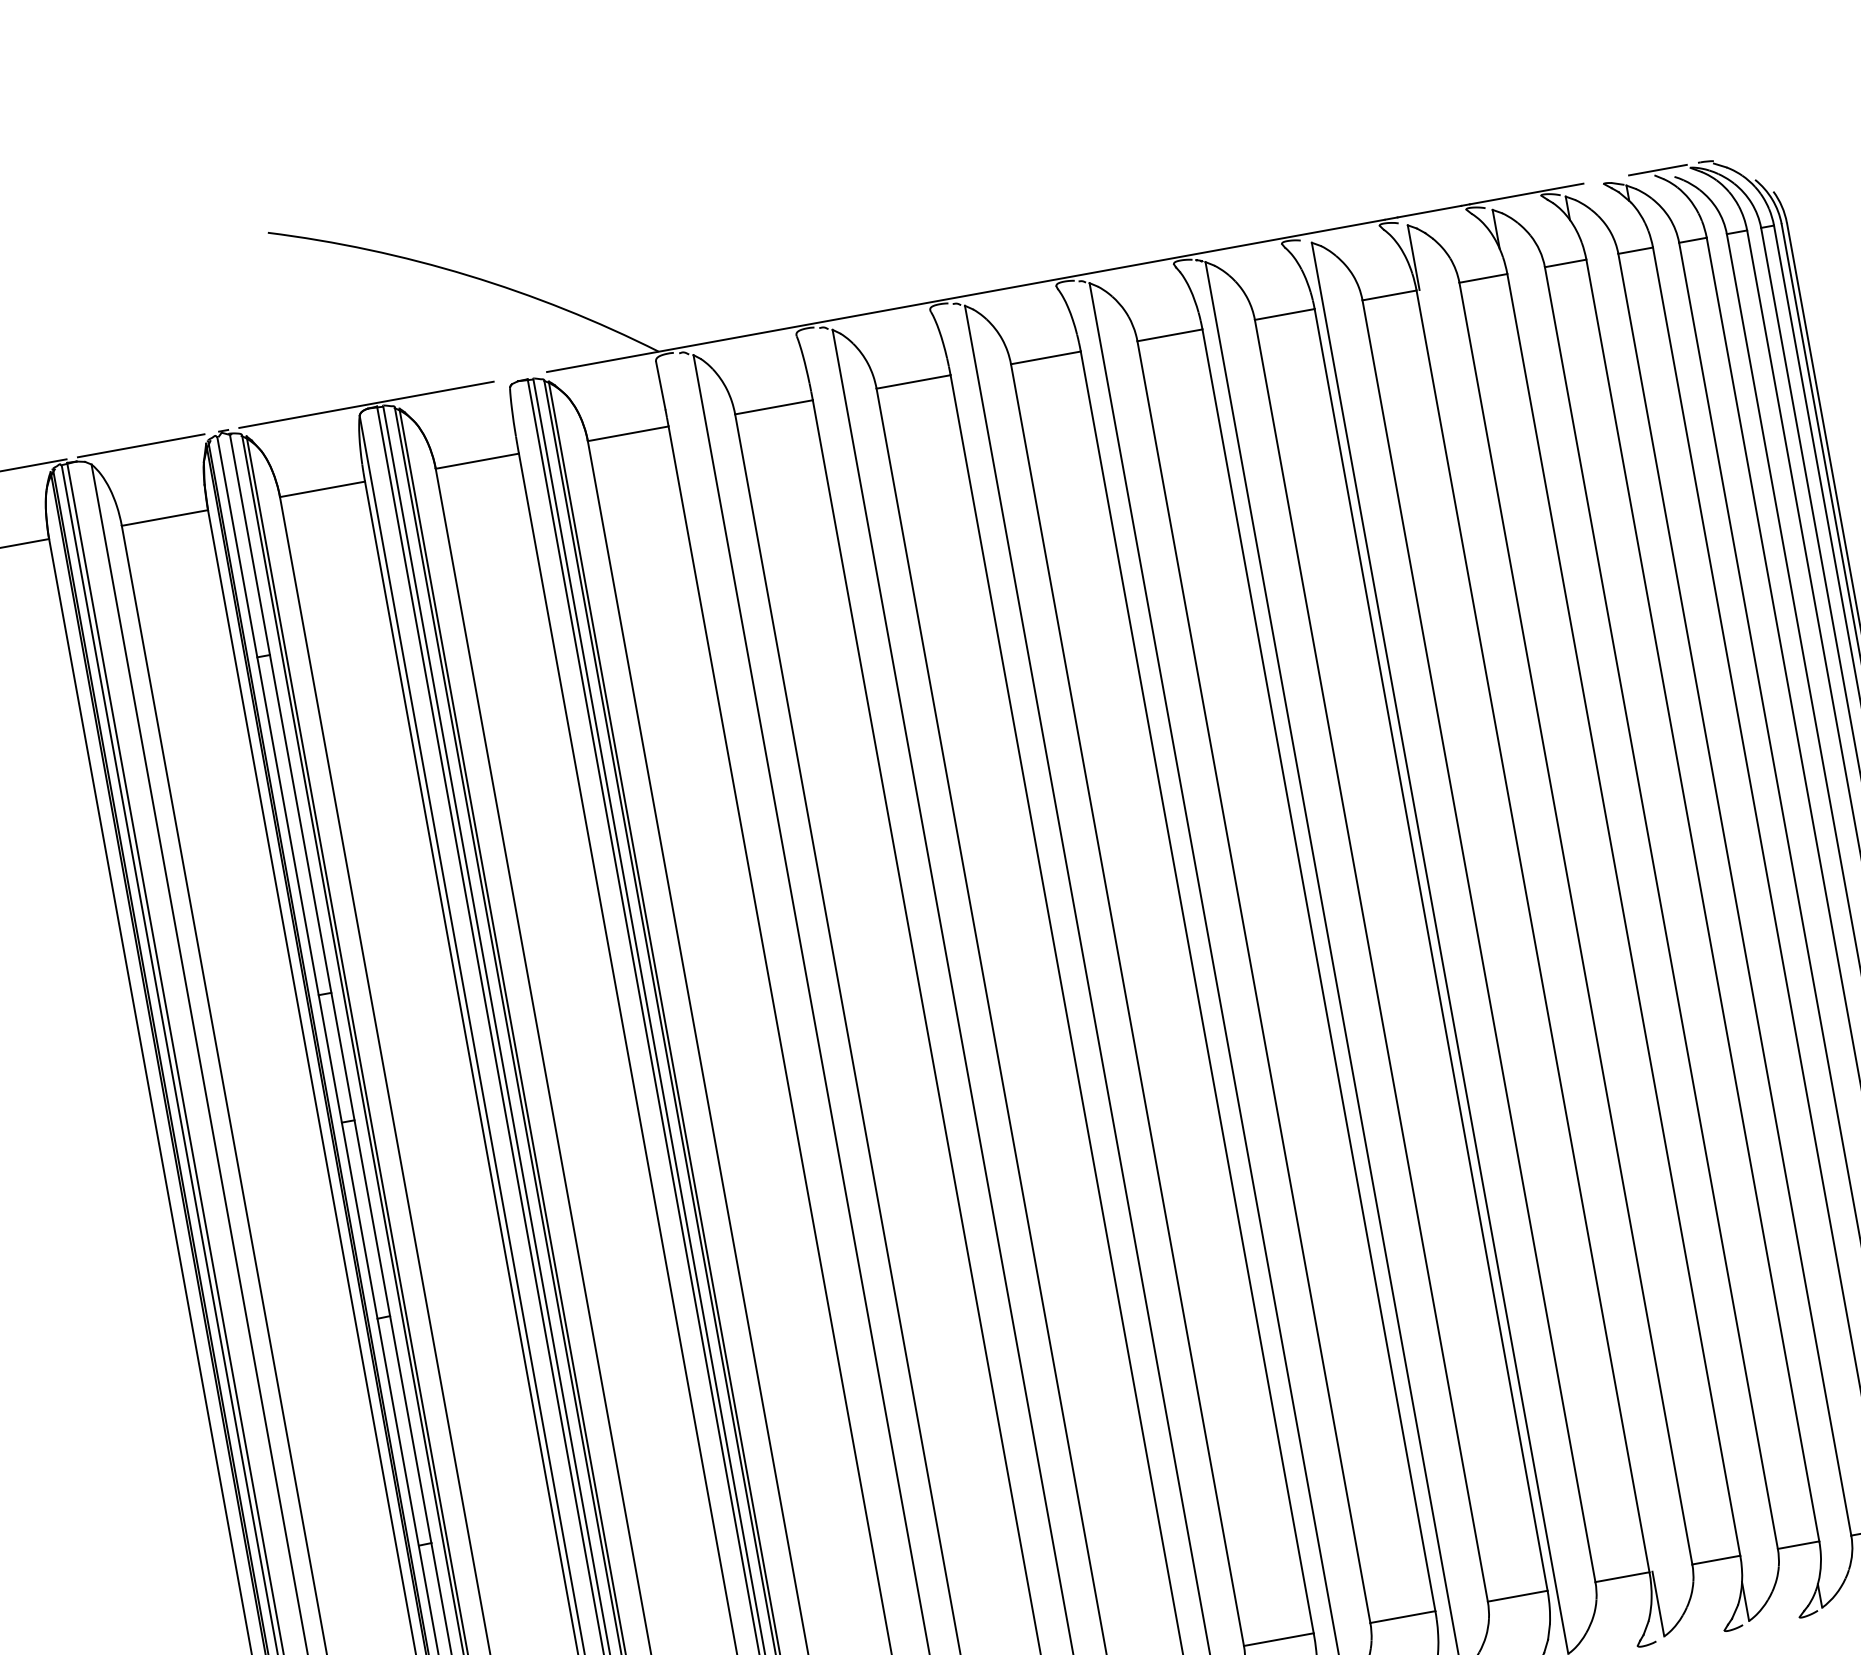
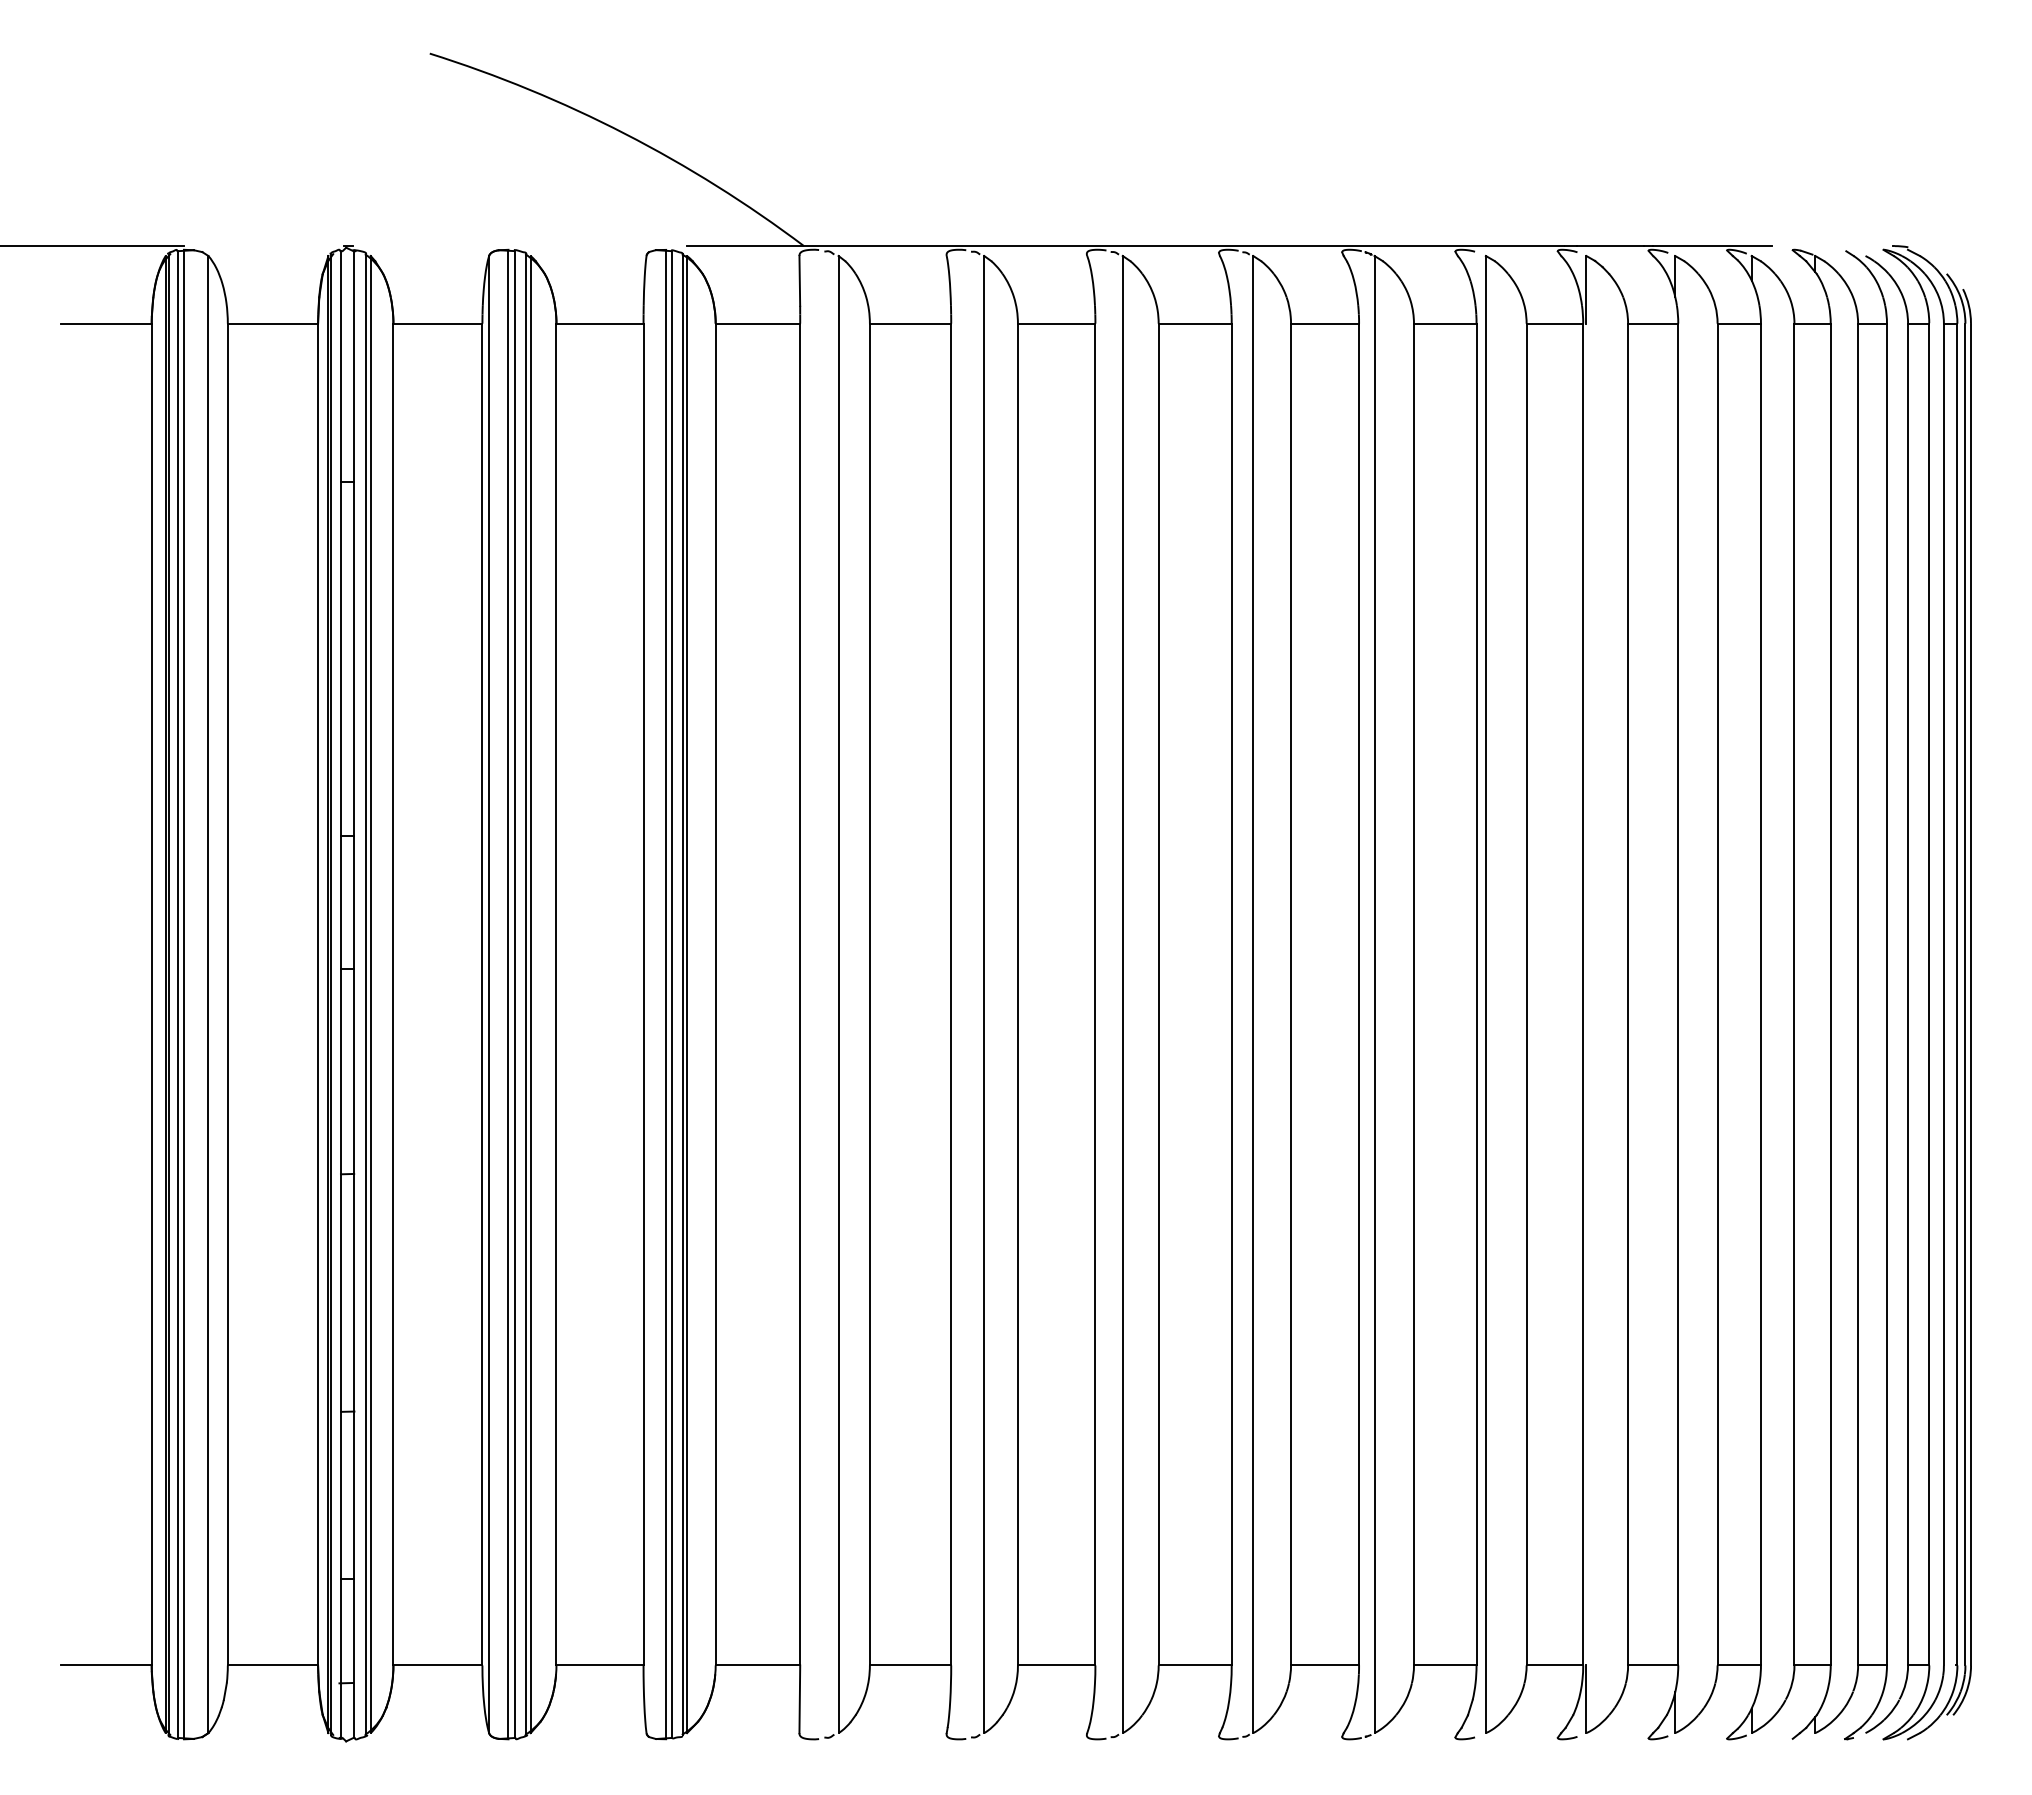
line: (1657, 170) -> (1849, 246), removed
line: (366, 405) -> (497, 246), removed
line: (140, 446) -> (261, 246), removed

